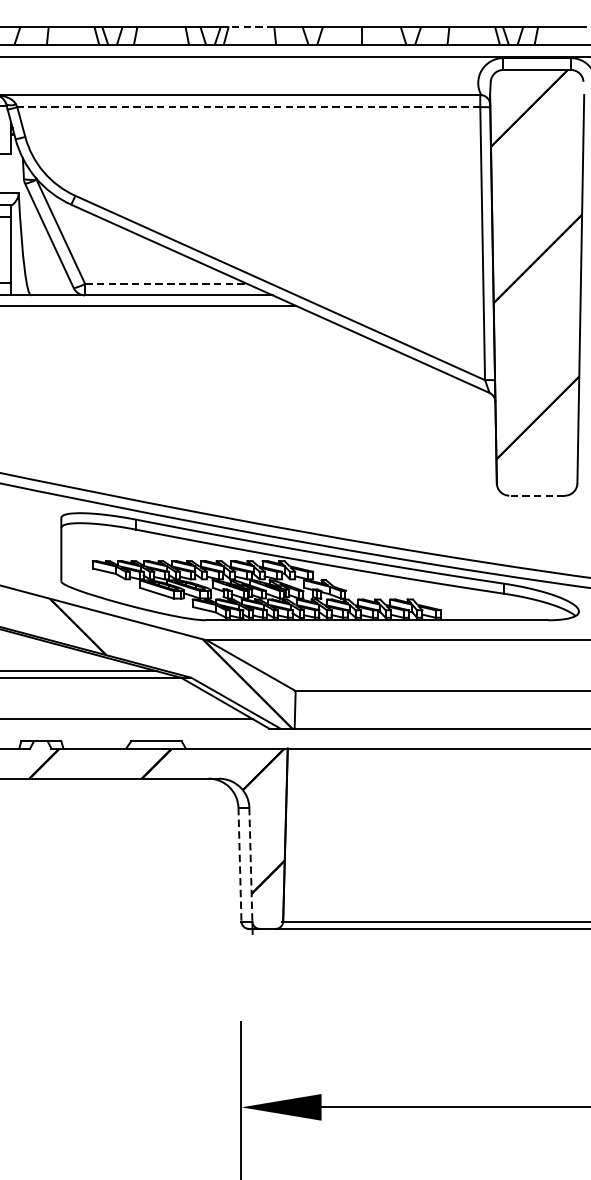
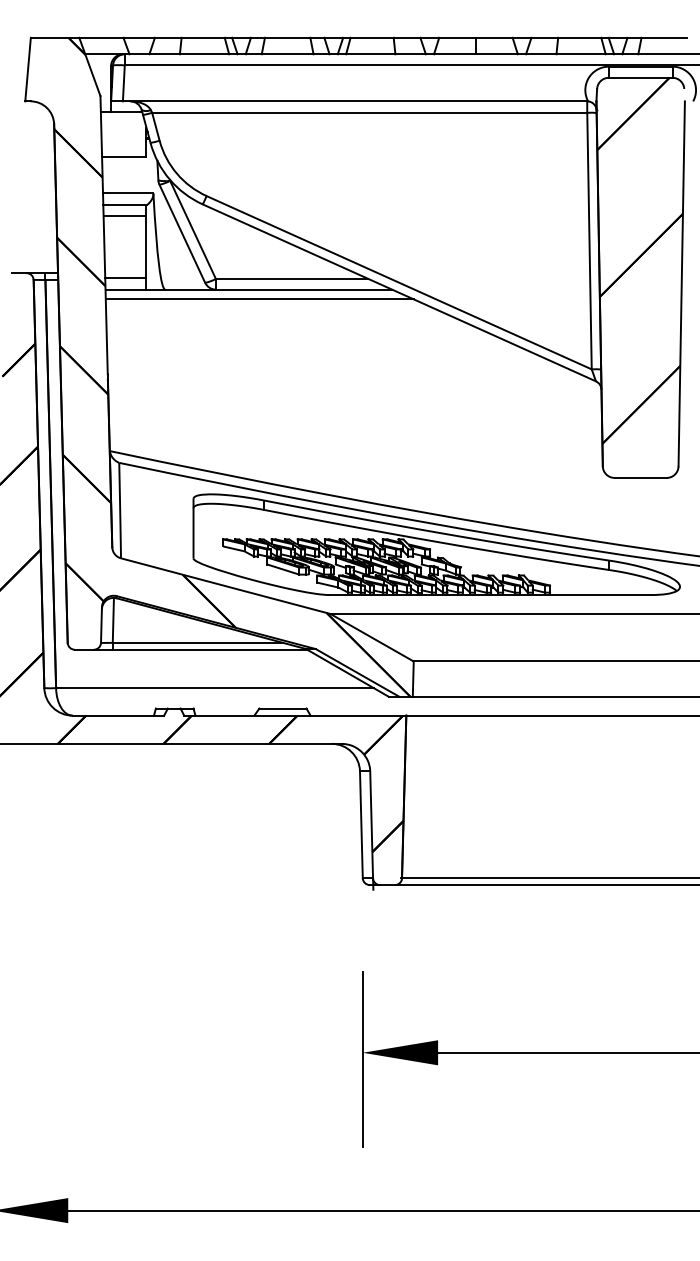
line: (251, 27) -> (372, 37), dashed -> solid
line: (248, 106) -> (369, 112), dashed -> solid
line: (166, 283) -> (292, 278), dashed -> solid
line: (536, 495) -> (640, 477), dashed -> solid
line: (250, 864) -> (371, 824), dashed -> solid
line: (240, 865) -> (361, 825), dashed -> solid

